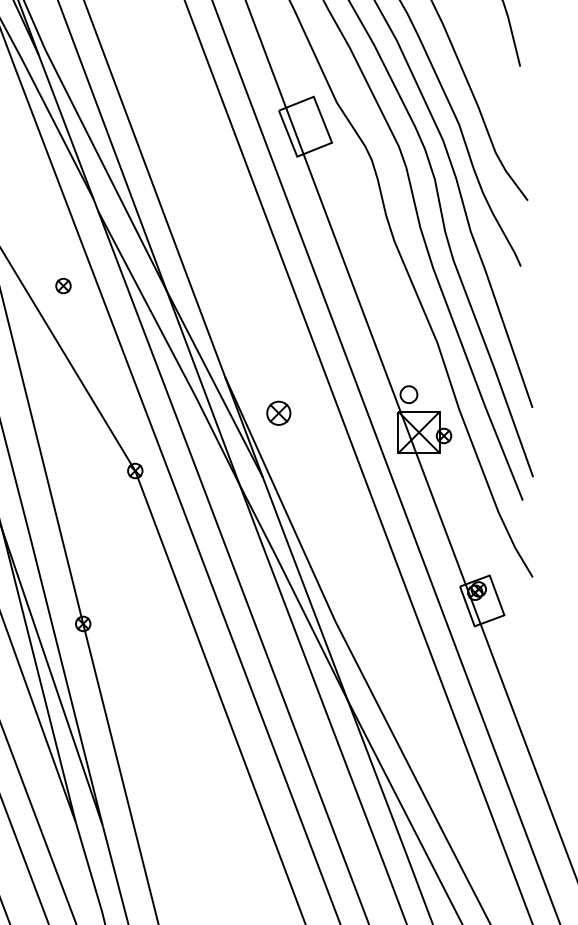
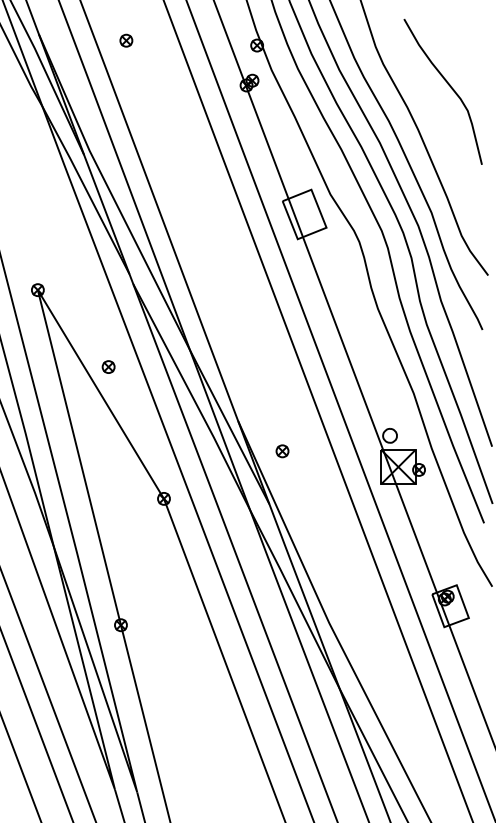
part: (63, 285) -> (108, 366), moved
part: (278, 413) -> (282, 451), size x0.62

